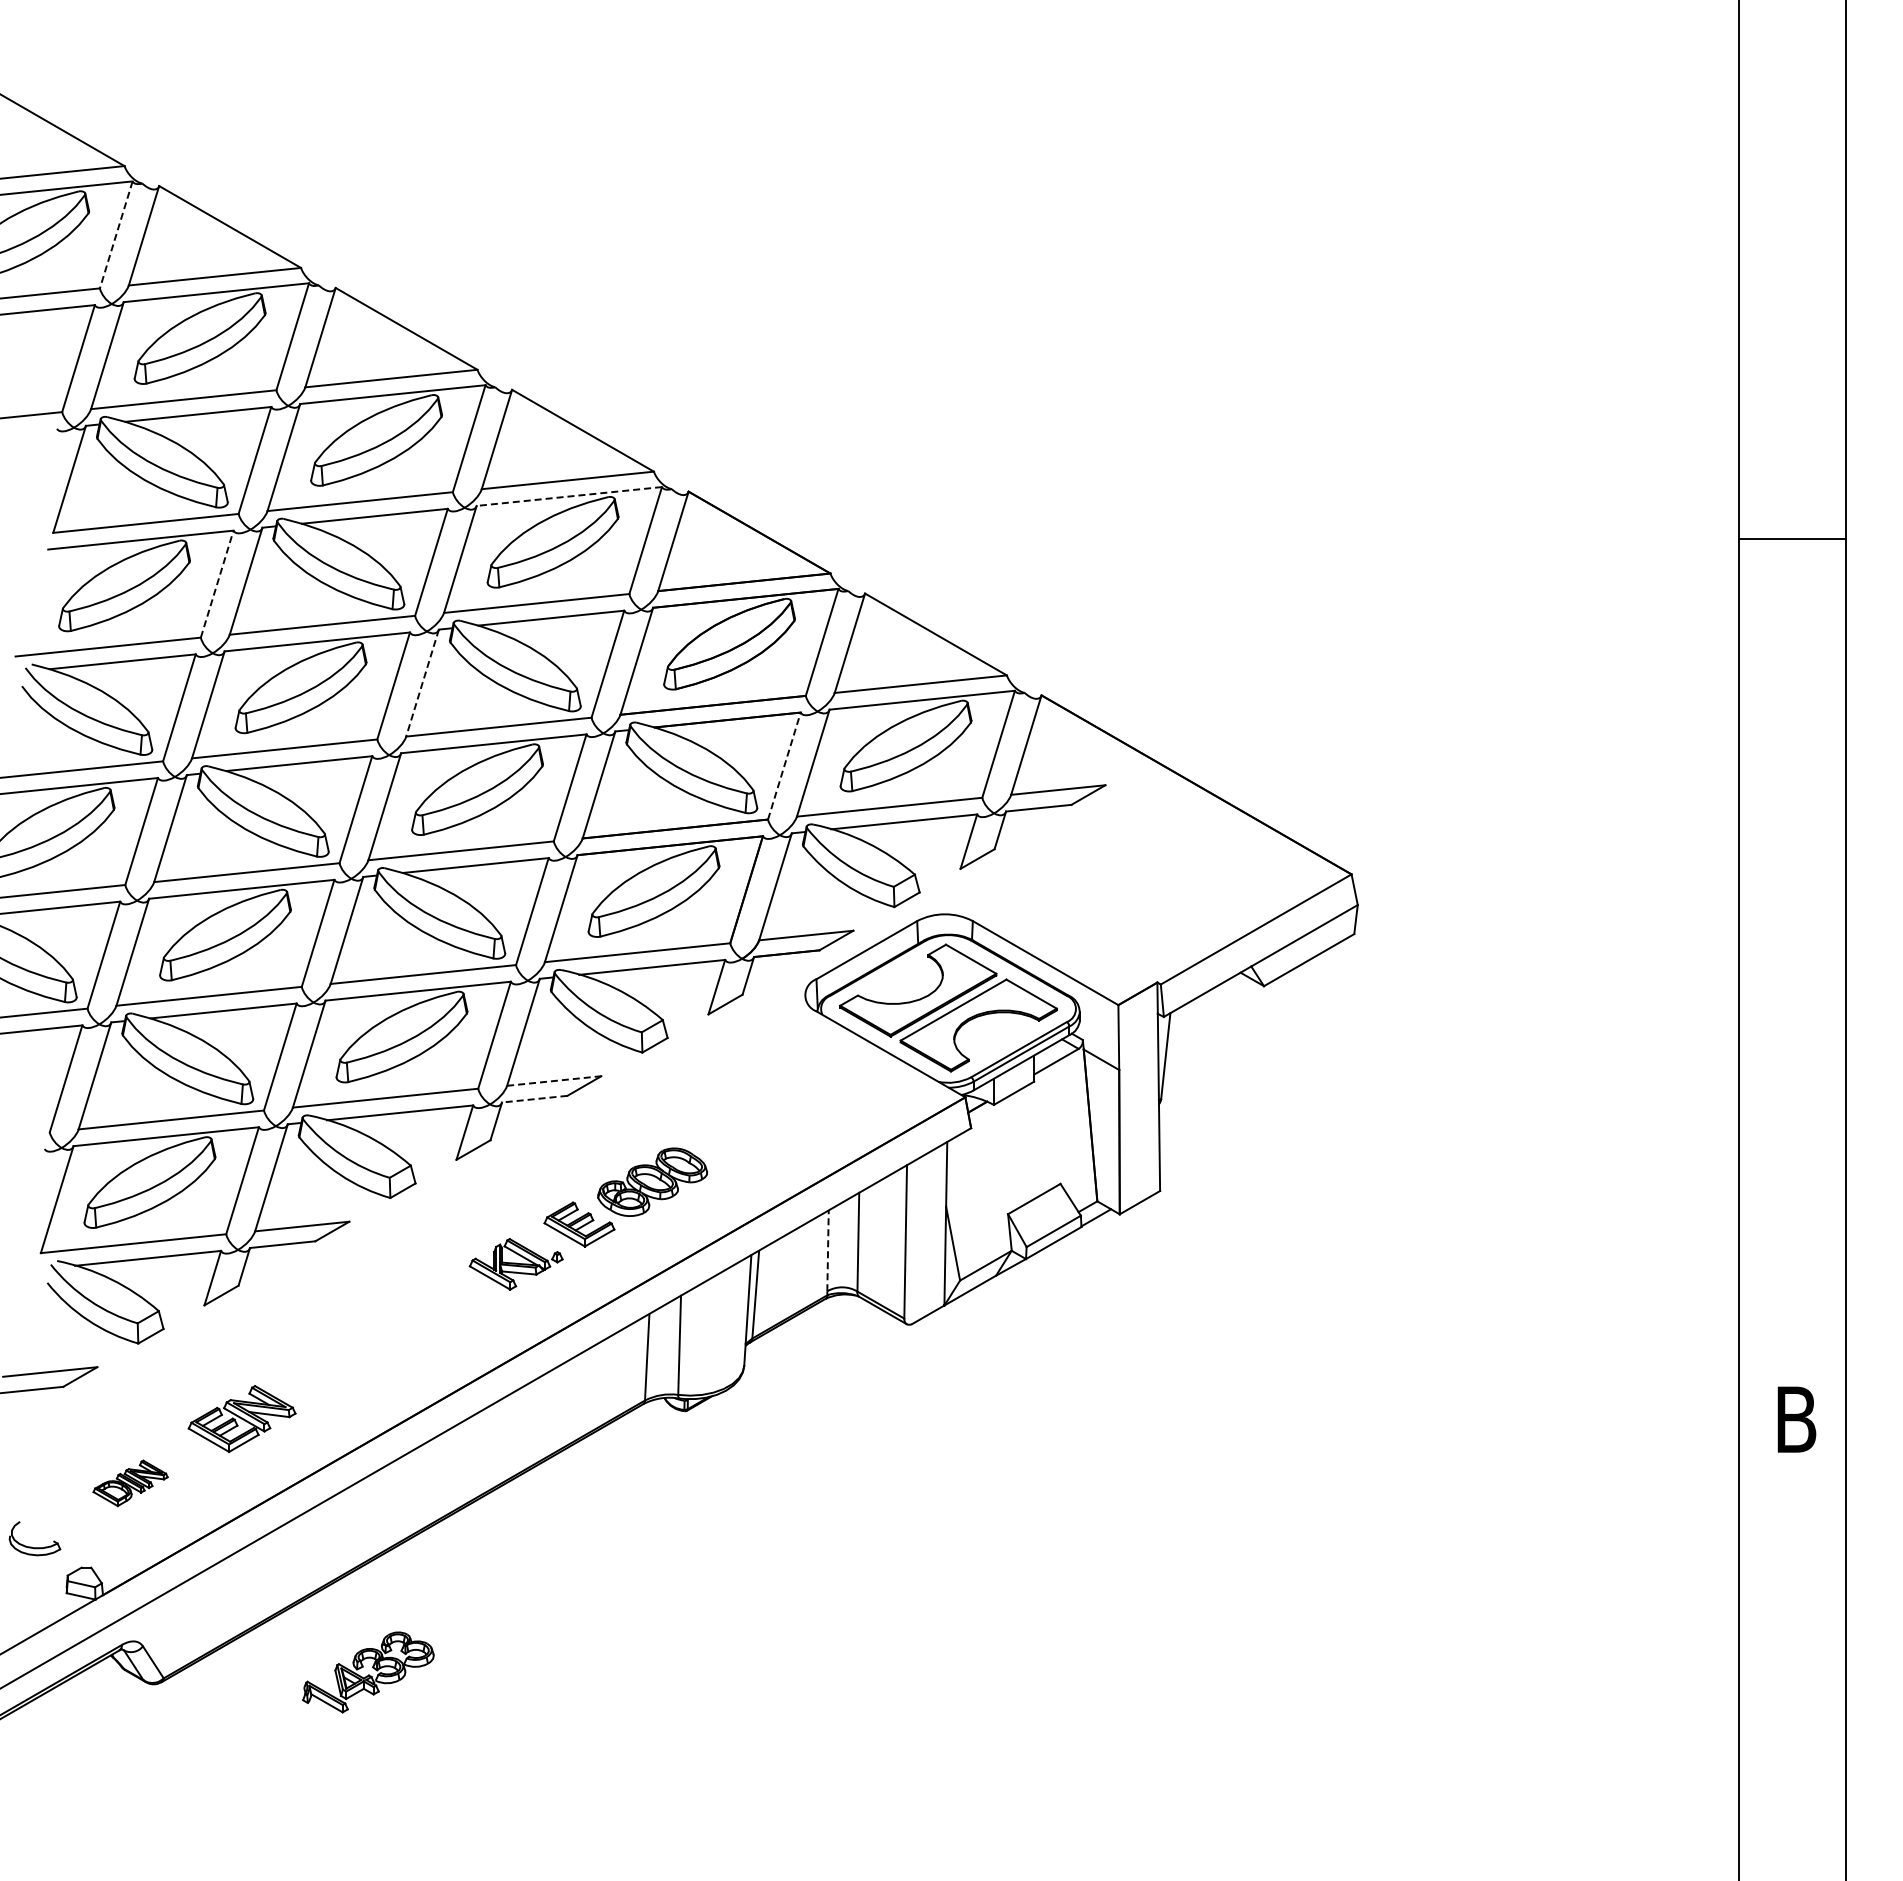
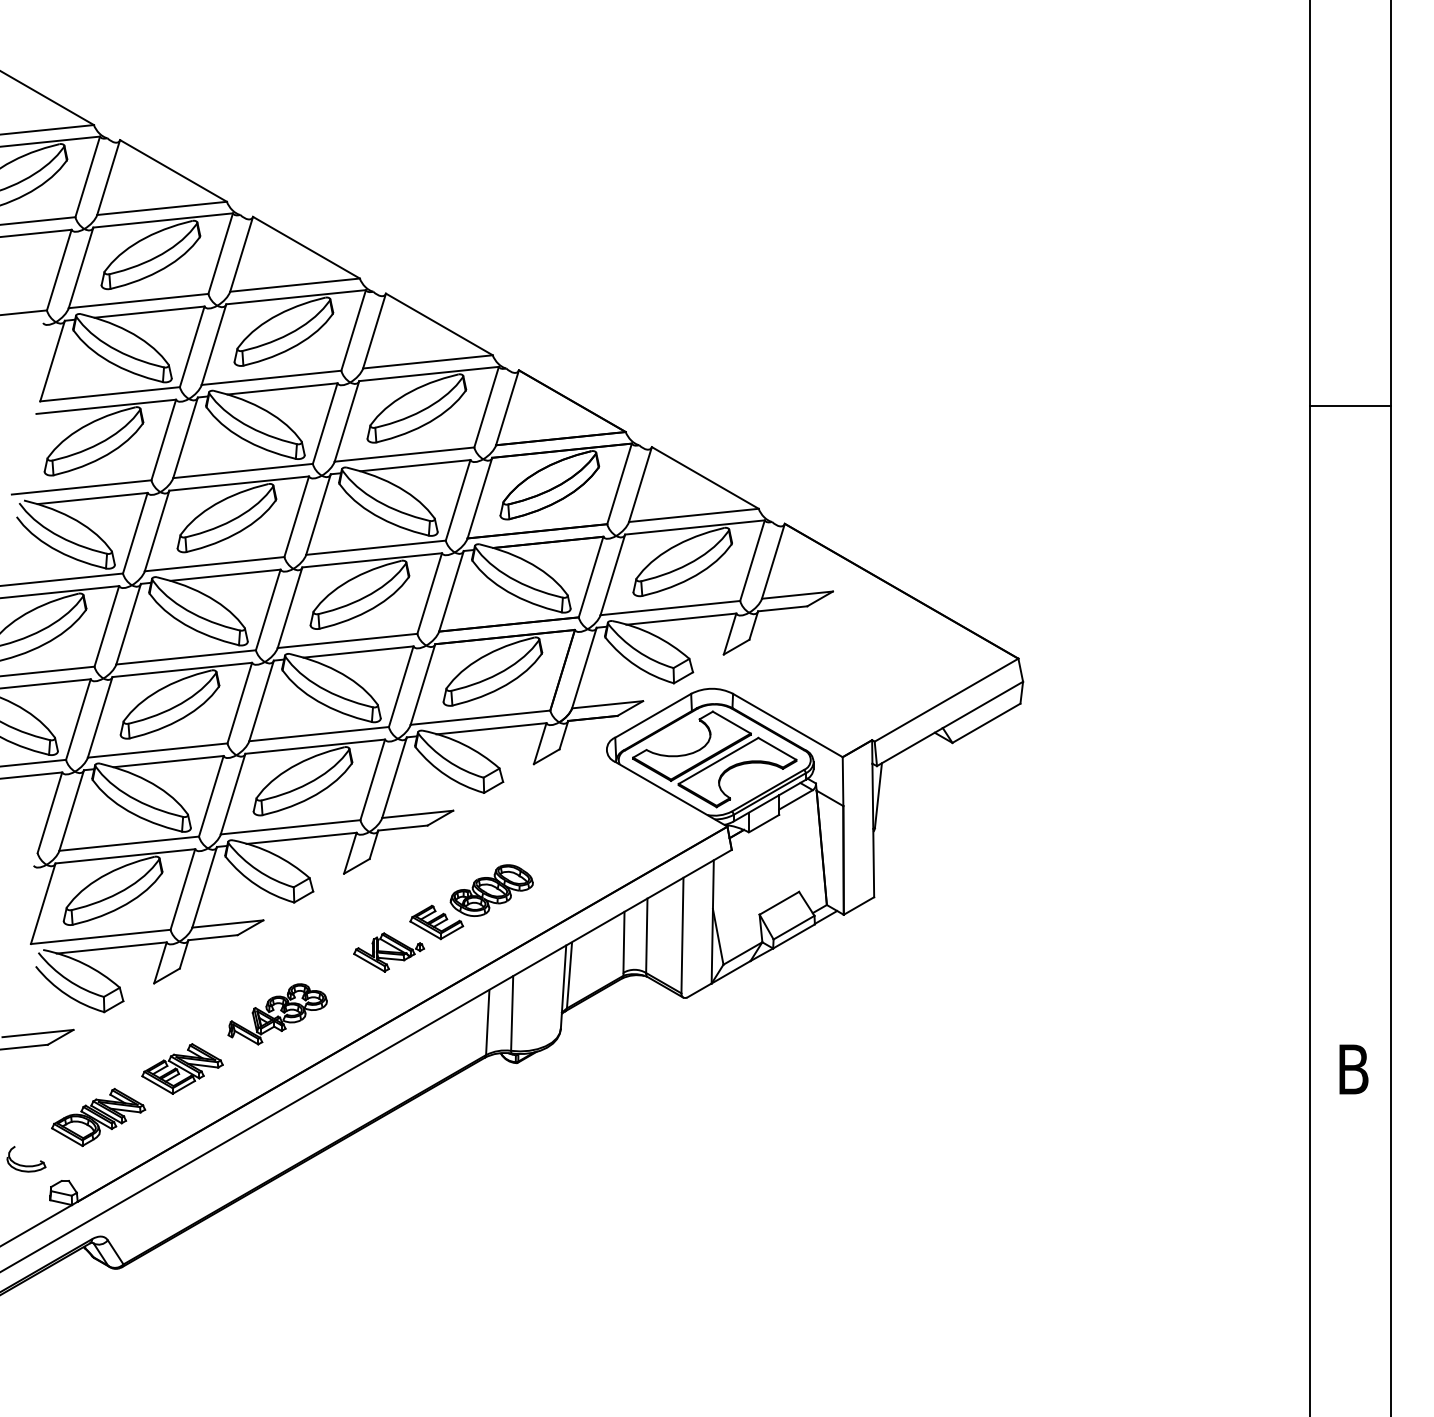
line: (116, 234) -> (87, 176), dashed -> solid
line: (568, 496) -> (428, 373), dashed -> solid
line: (217, 584) -> (164, 440), dashed -> solid
line: (422, 683) -> (318, 514), dashed -> solid
line: (784, 766) -> (591, 577), dashed -> solid
line: (554, 1080) -> (417, 813), dashed -> solid
line: (534, 1099) -> (402, 828), dashed -> solid
line: (828, 1250) -> (624, 942), dashed -> solid
part: (130, 1483) -> (98, 1117), size x1.67
part: (368, 1672) -> (277, 1014), moved

